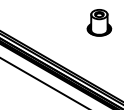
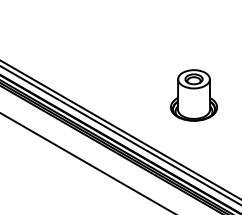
part: (99, 22) -> (194, 94), moved

